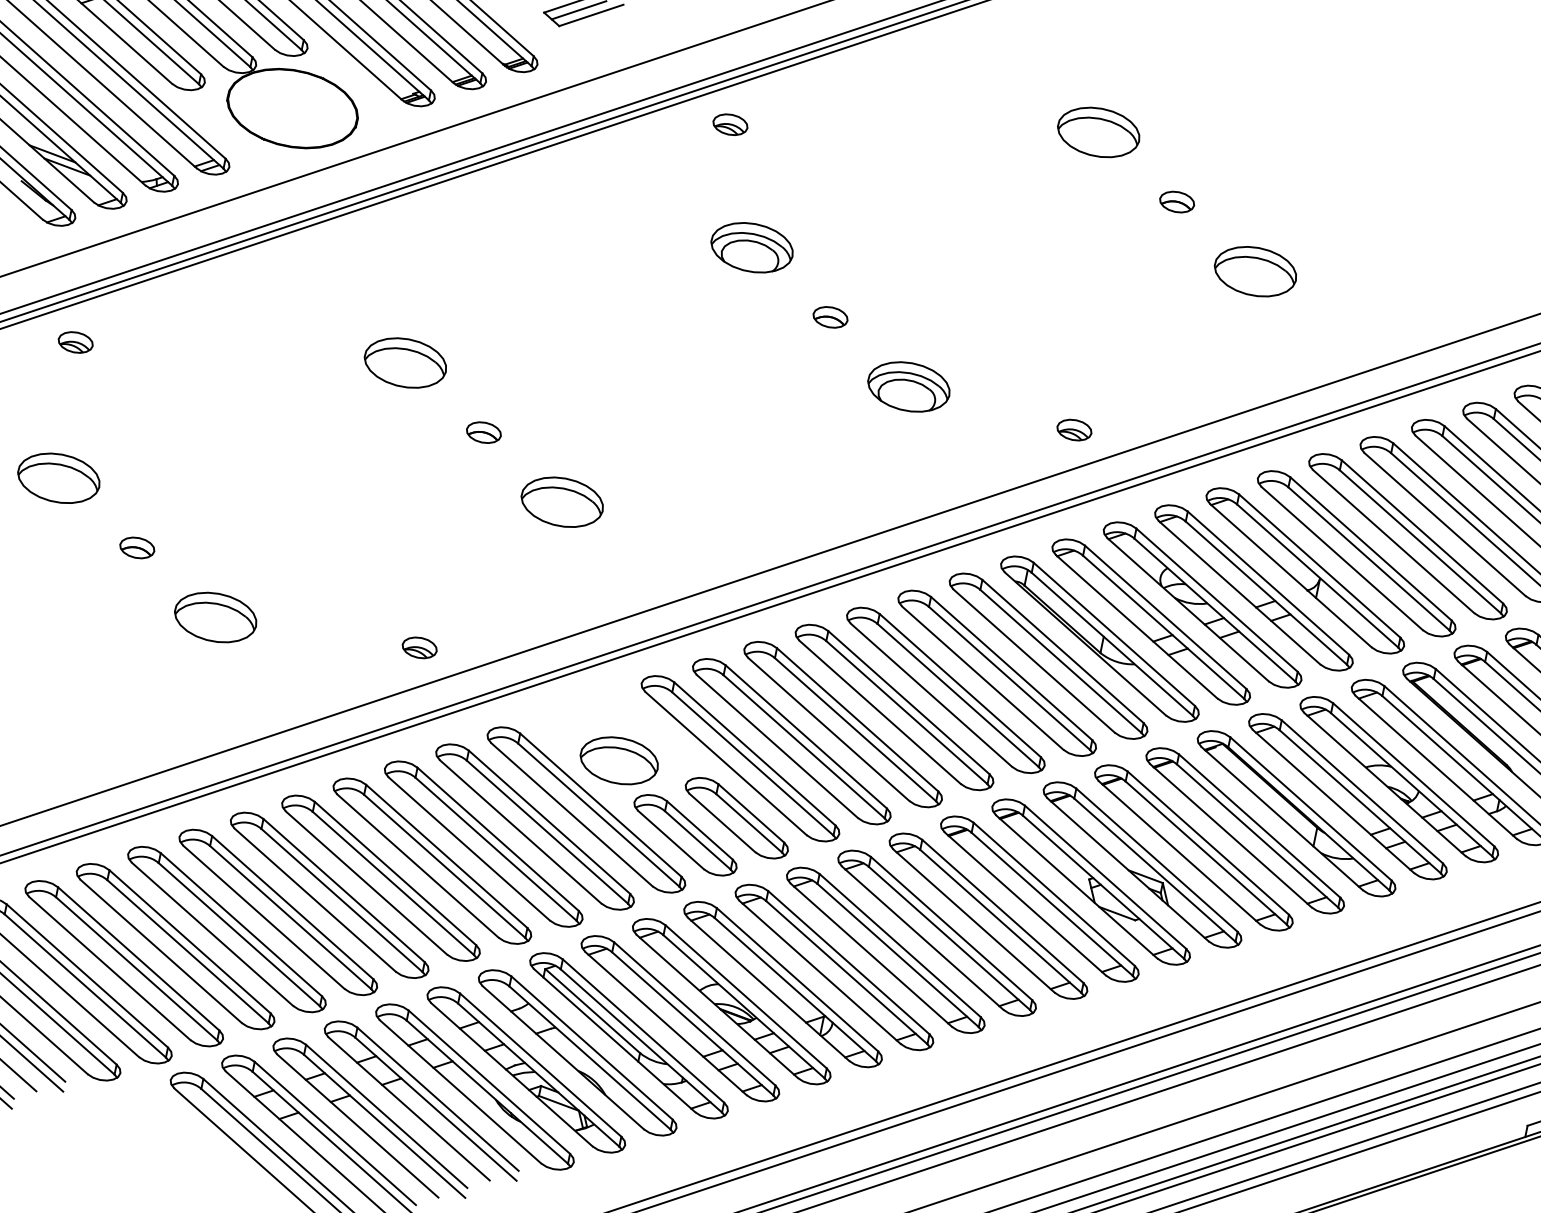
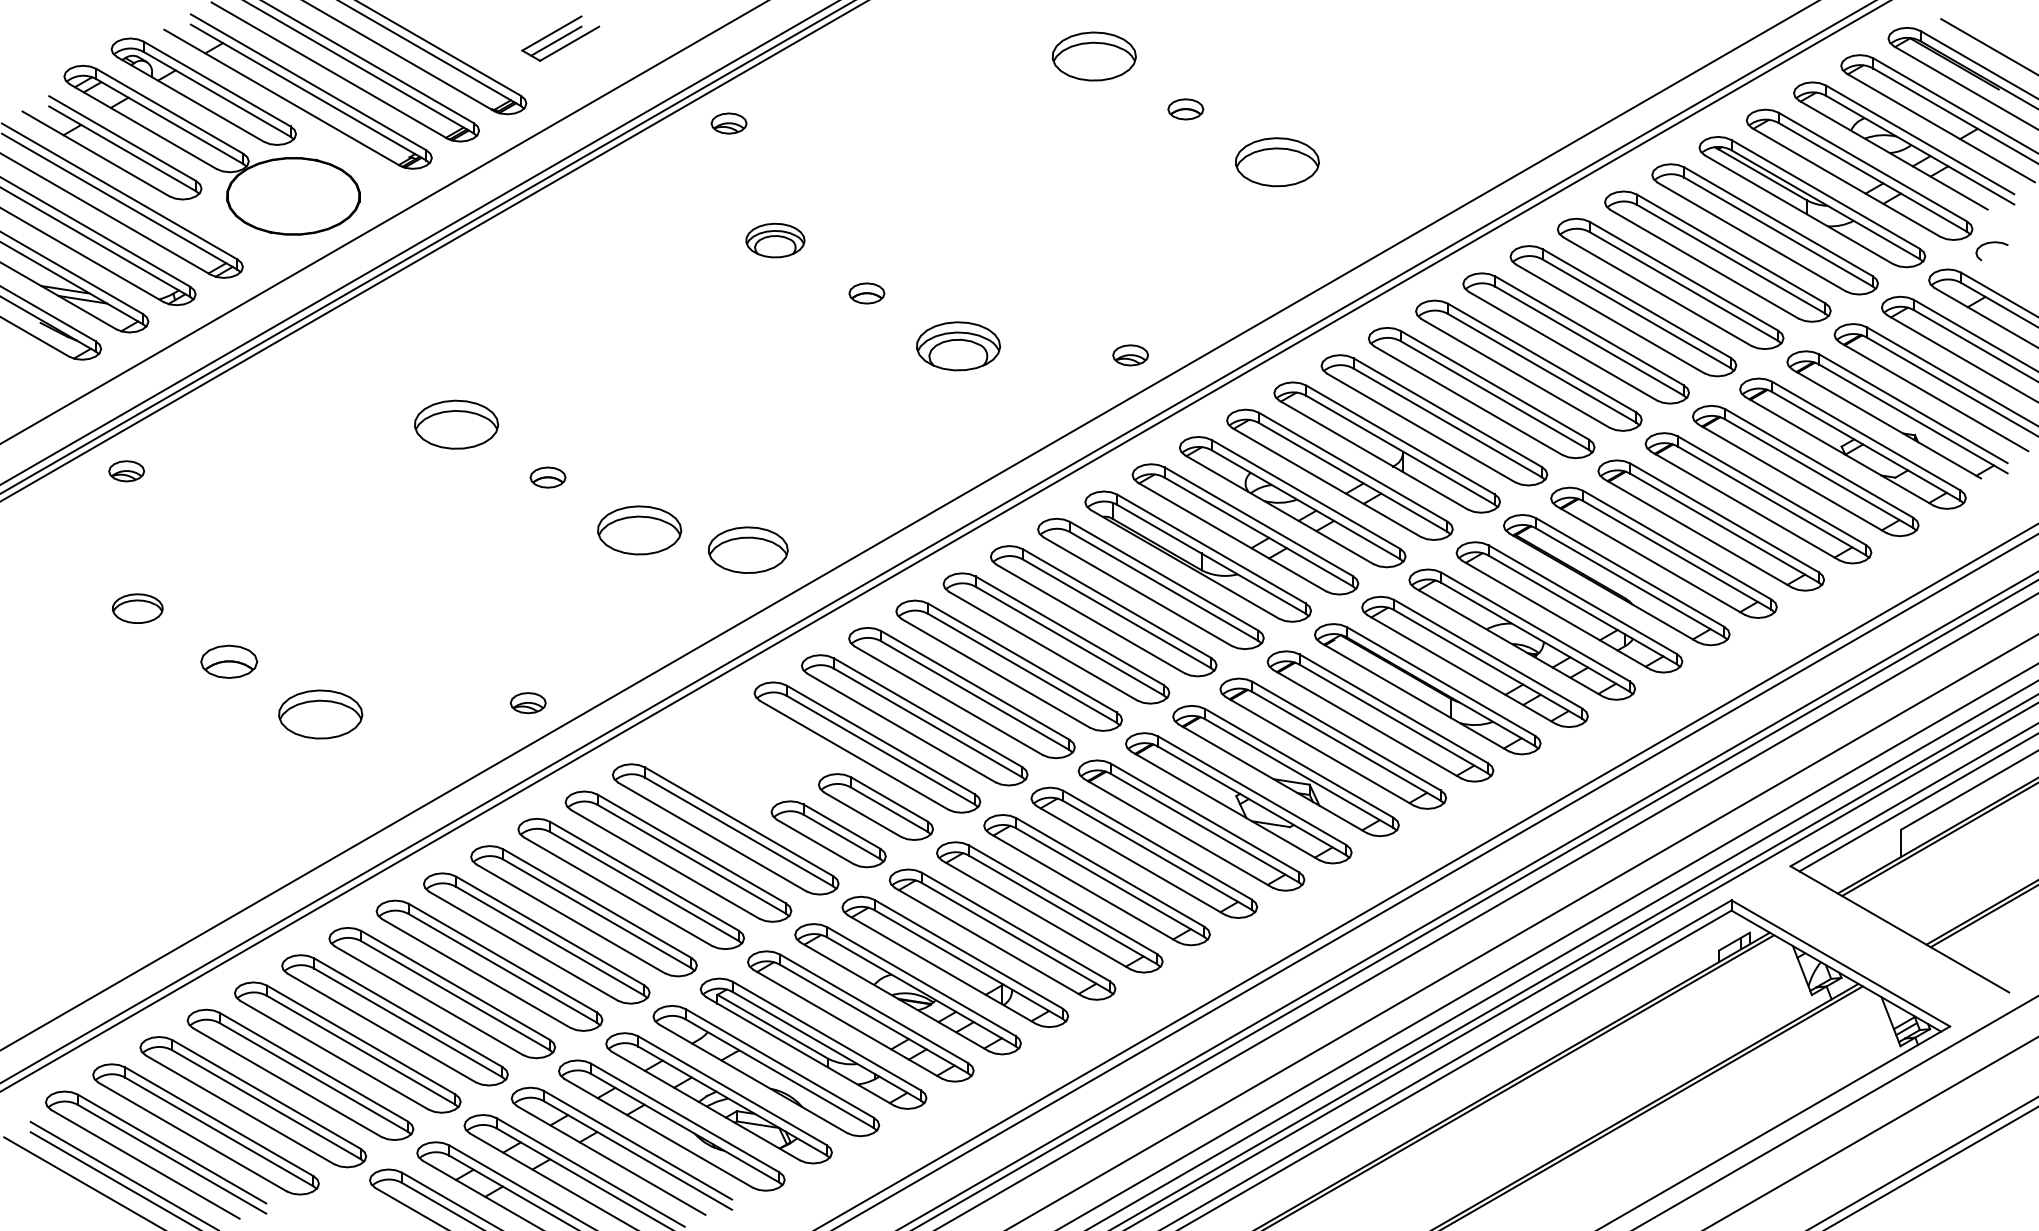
part: (752, 247) -> (775, 240), size x0.7
part: (58, 477) -> (137, 608), size x0.6
part: (136, 547) -> (228, 661), size x1.6
part: (618, 759) -> (747, 549), moved

